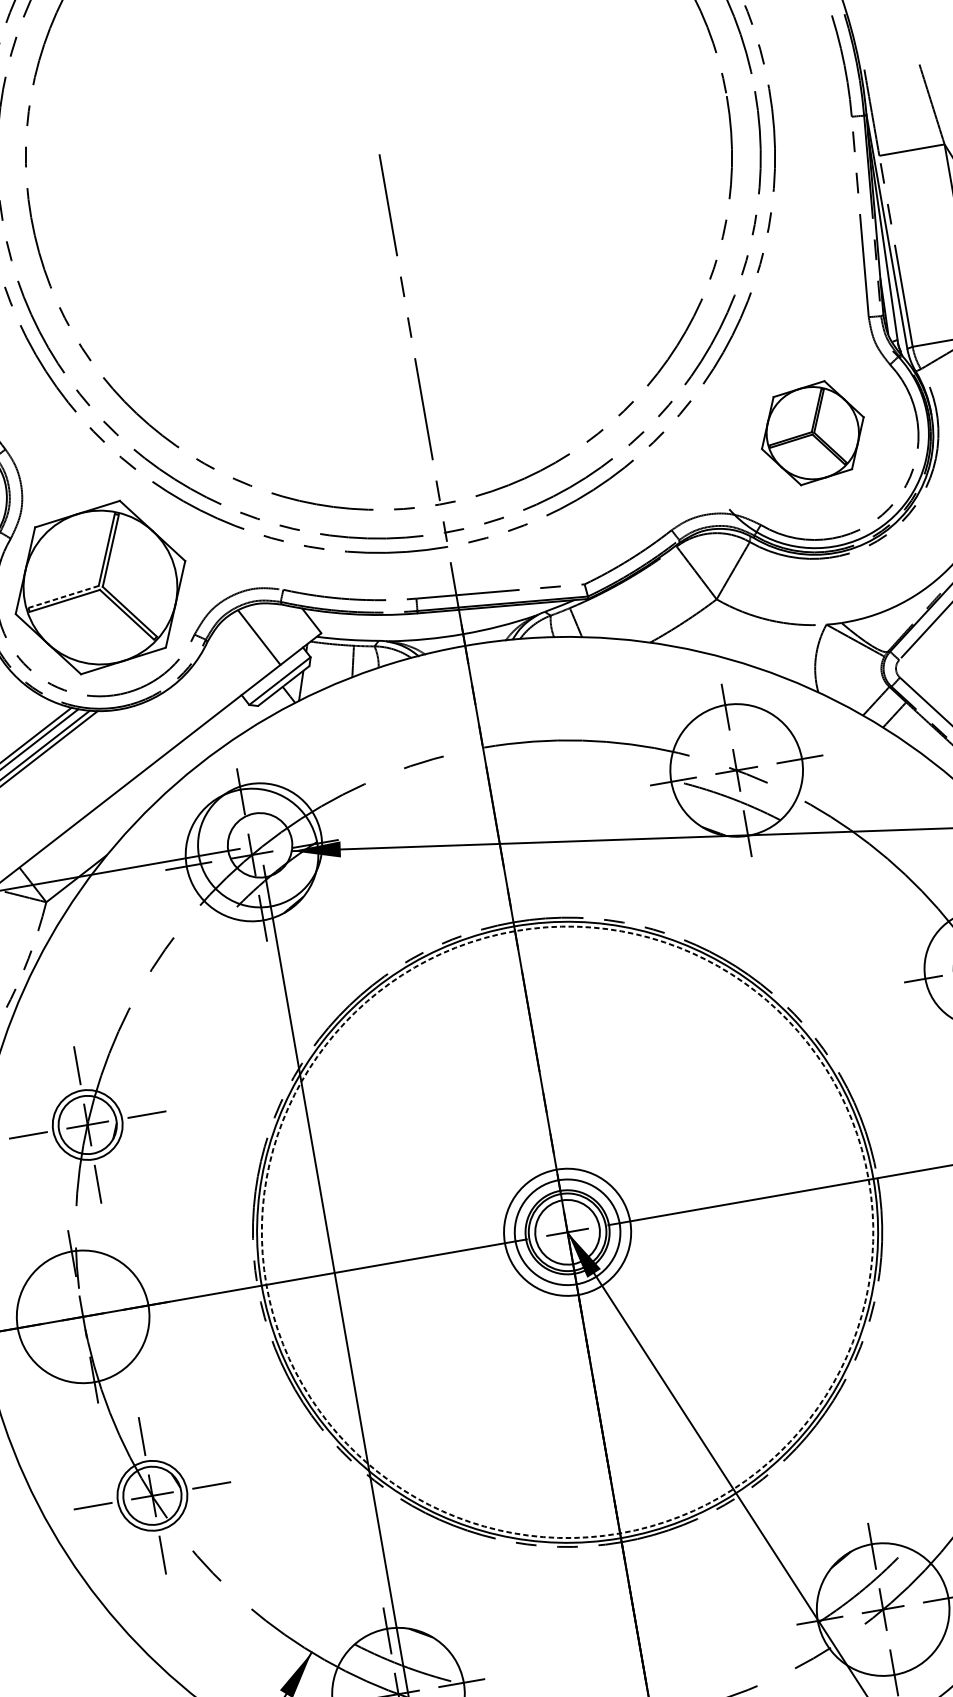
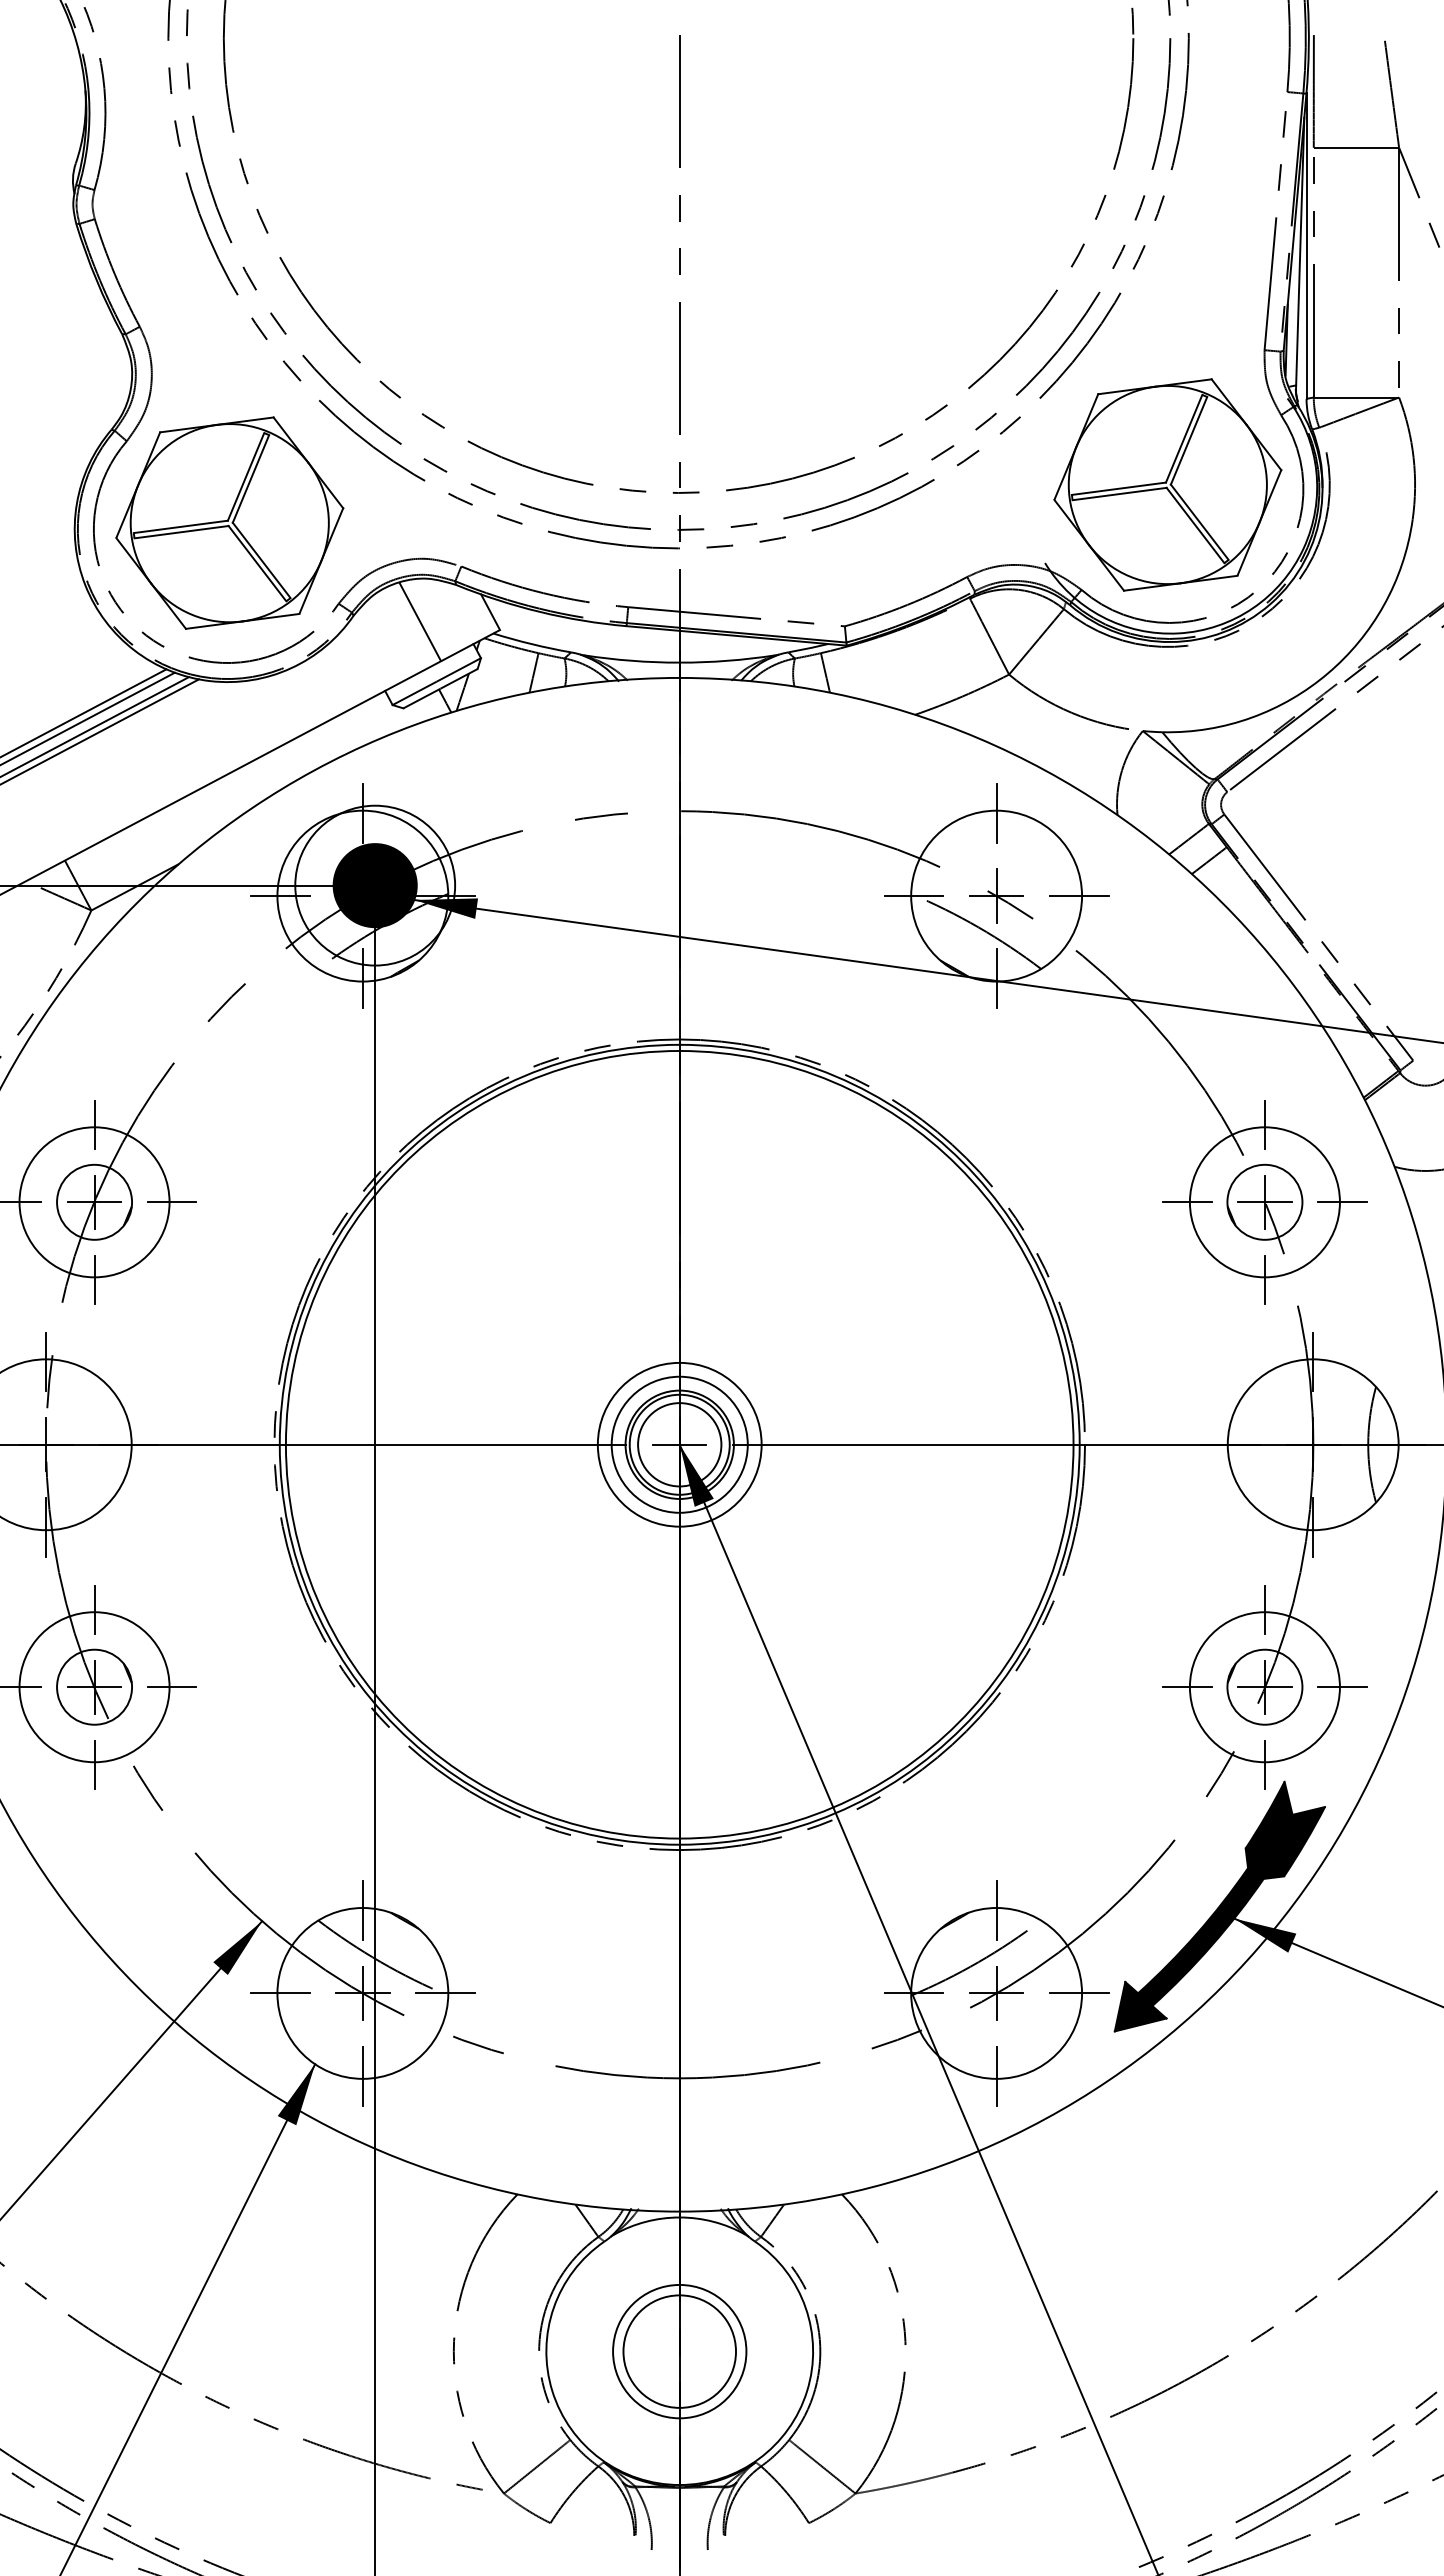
part: (812, 432) -> (1167, 484), size x1.67
line: (63, 596) -> (180, 526), dashed -> solid
fill: (259, 845) -> (374, 885), added
circle: (87, 1125) -> (94, 1202), size x1.67
circle: (567, 1232) -> (679, 1444), dashed -> solid
circle: (152, 1496) -> (94, 1687), size x1.67

